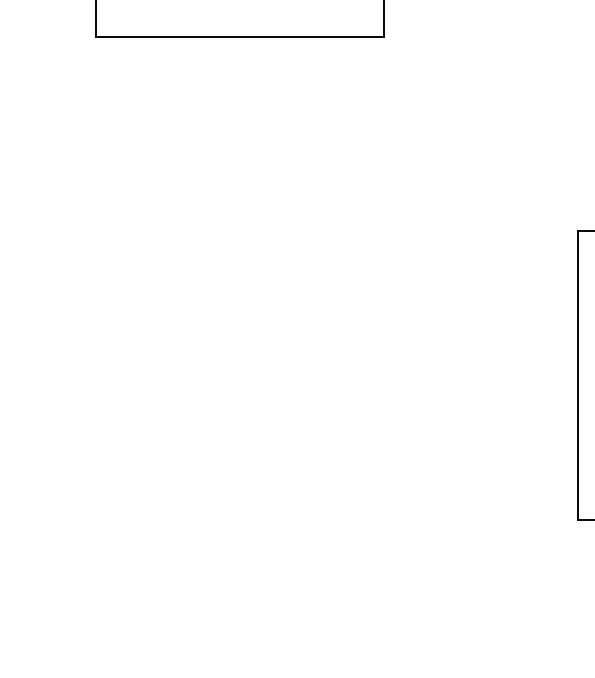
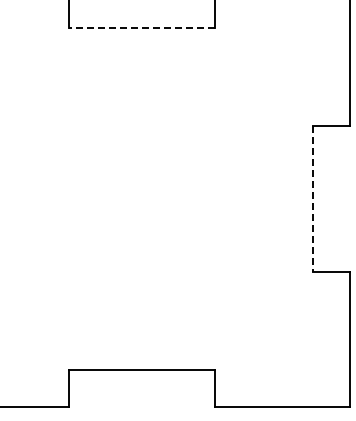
line: (241, 38) -> (142, 28), solid -> dashed
line: (577, 376) -> (312, 199), solid -> dashed

